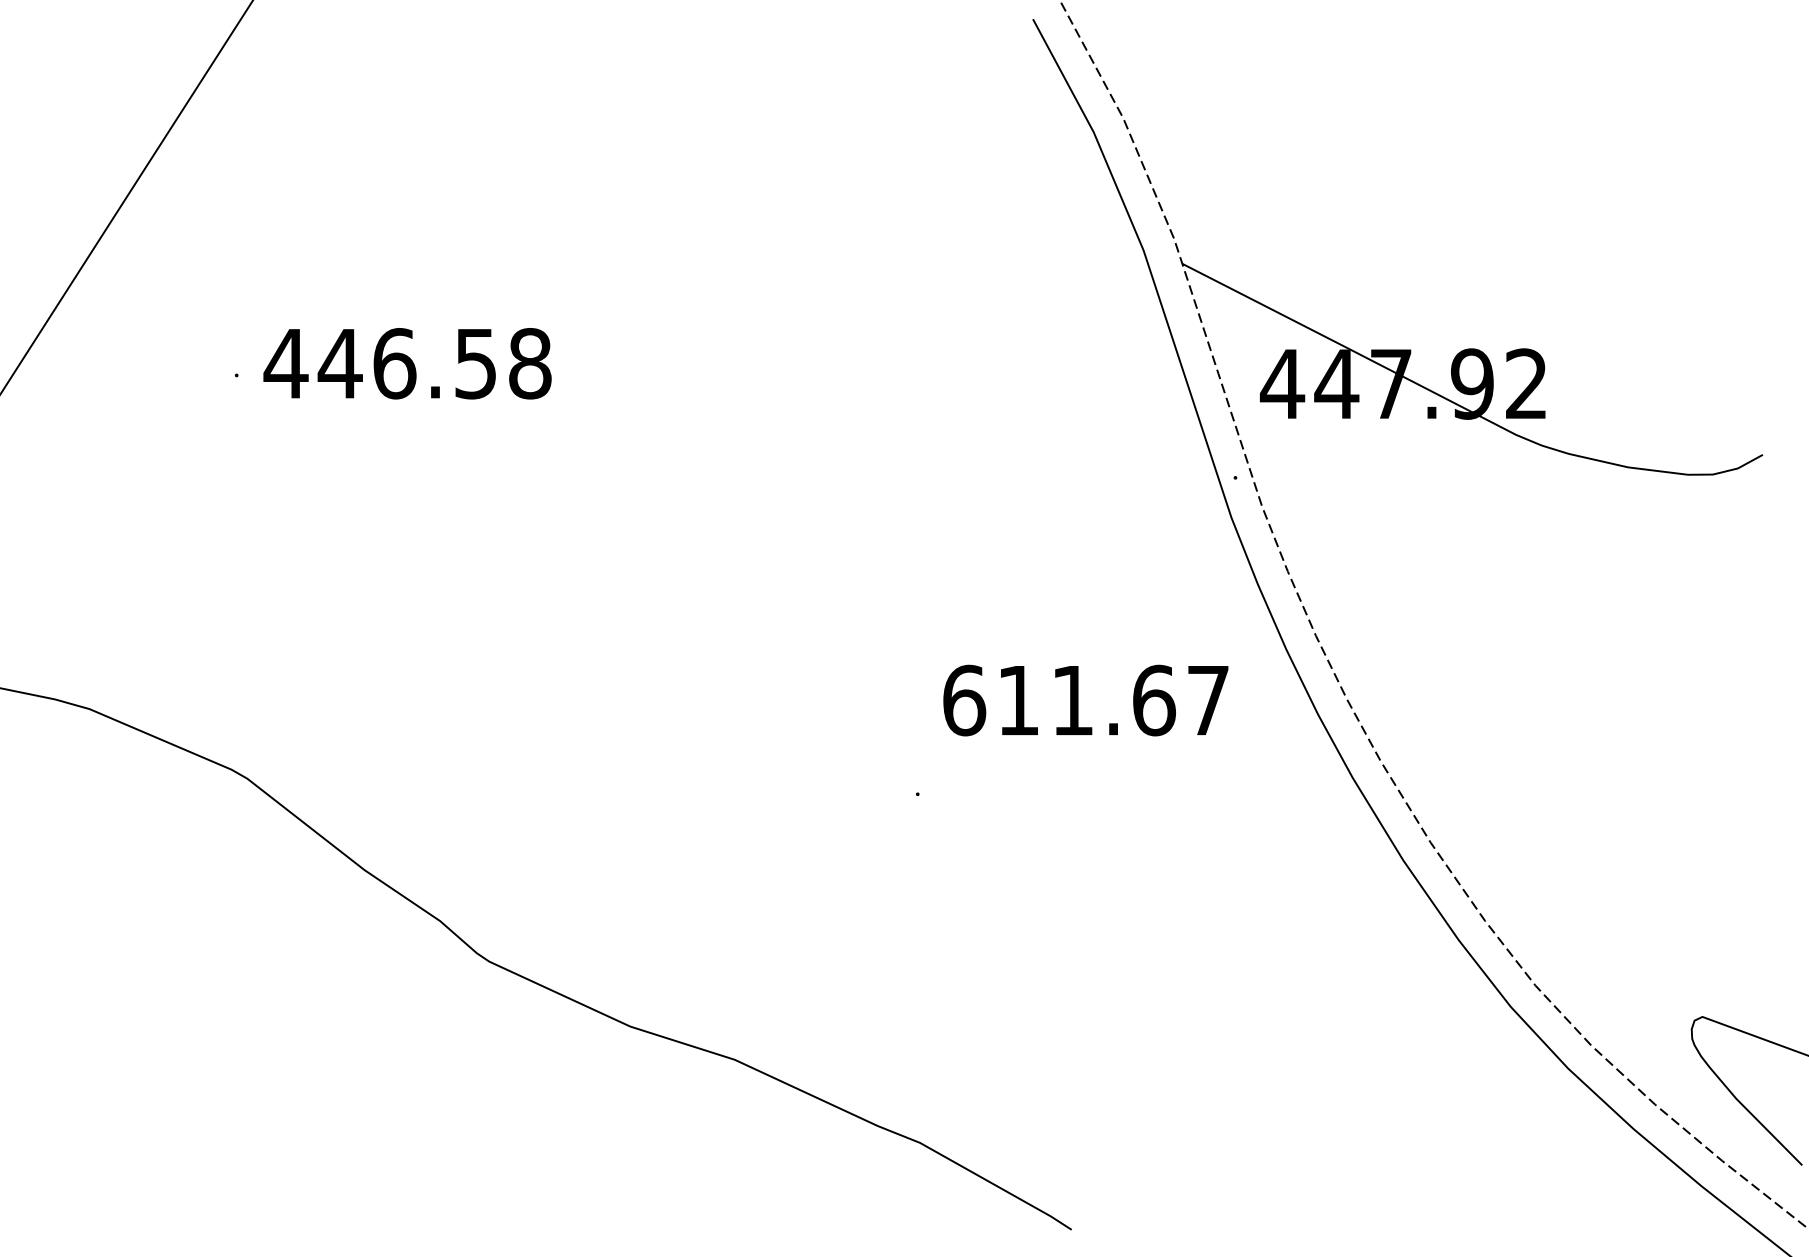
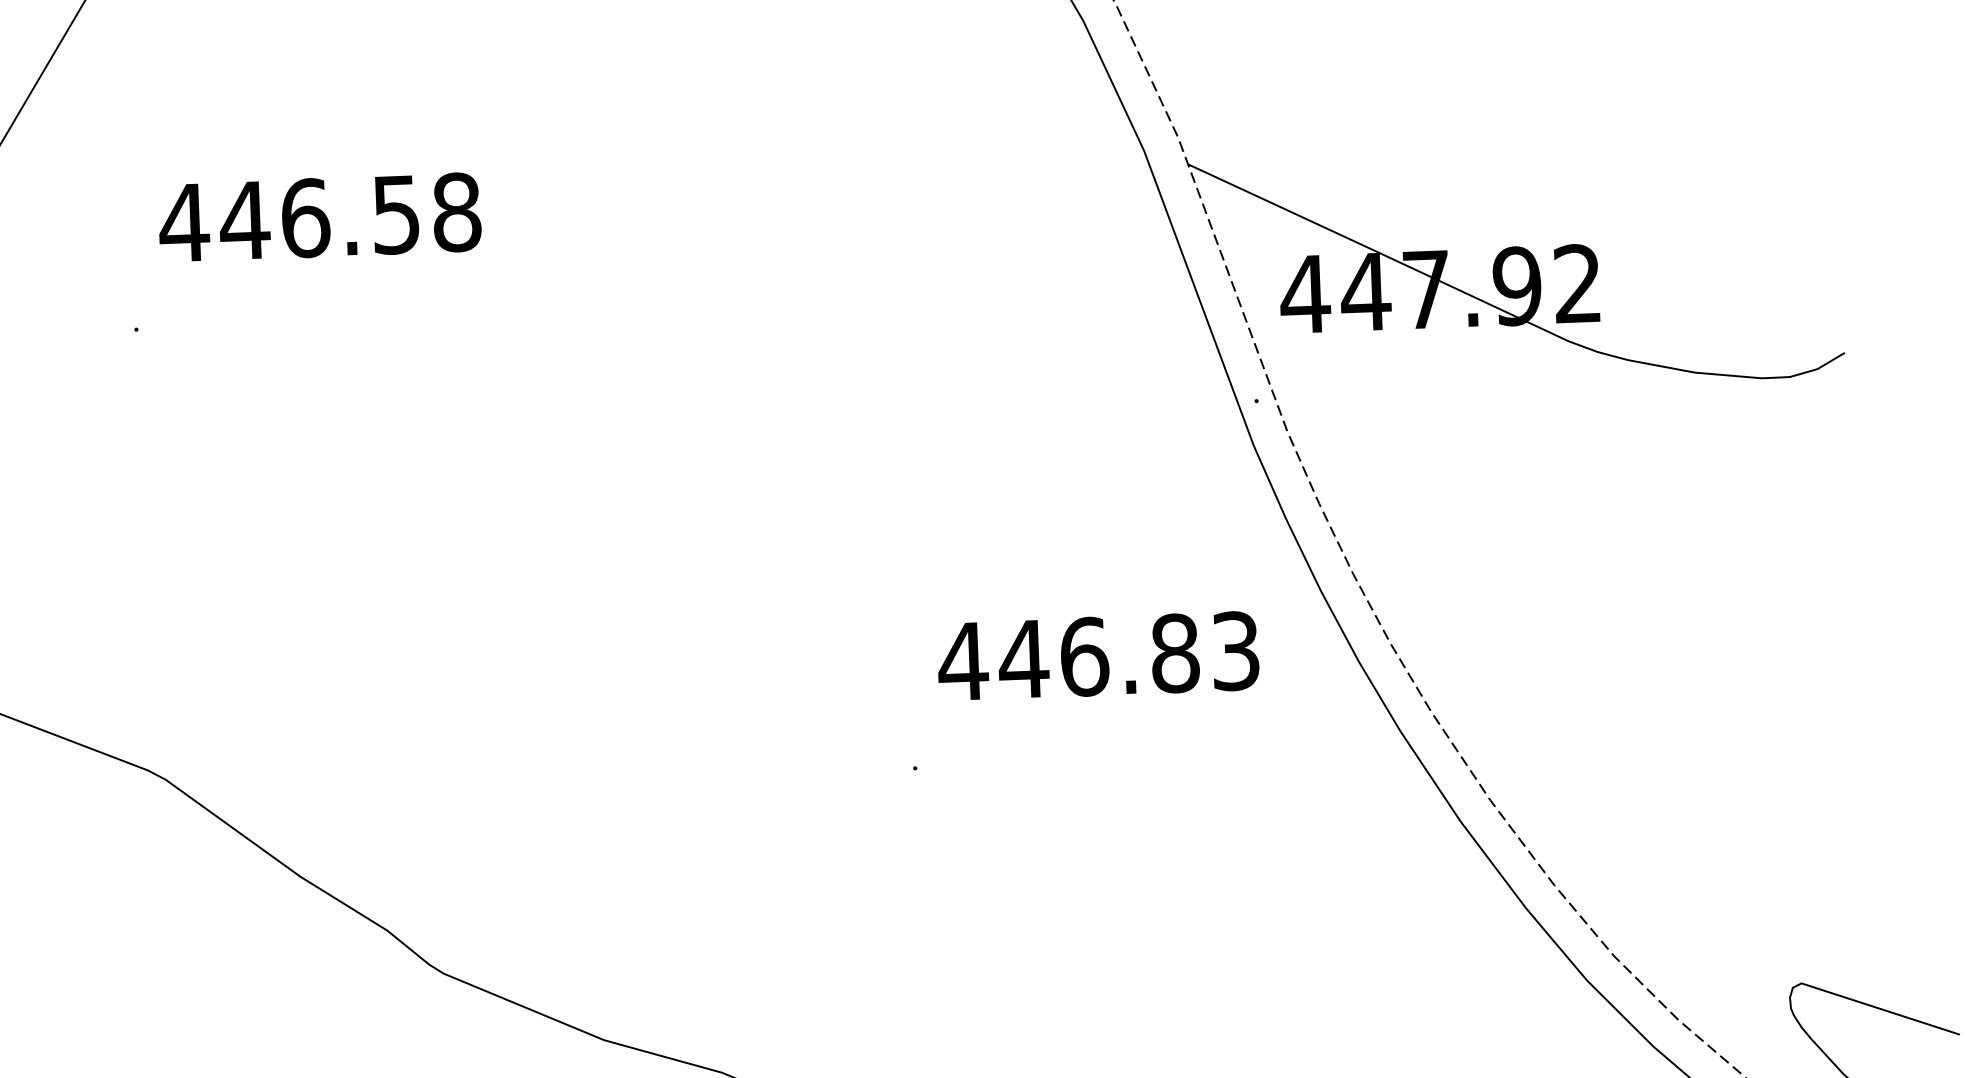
text: (407, 363) -> (319, 217), moved
text: (1084, 700) -> (1097, 656), 611.67 -> 446.83

